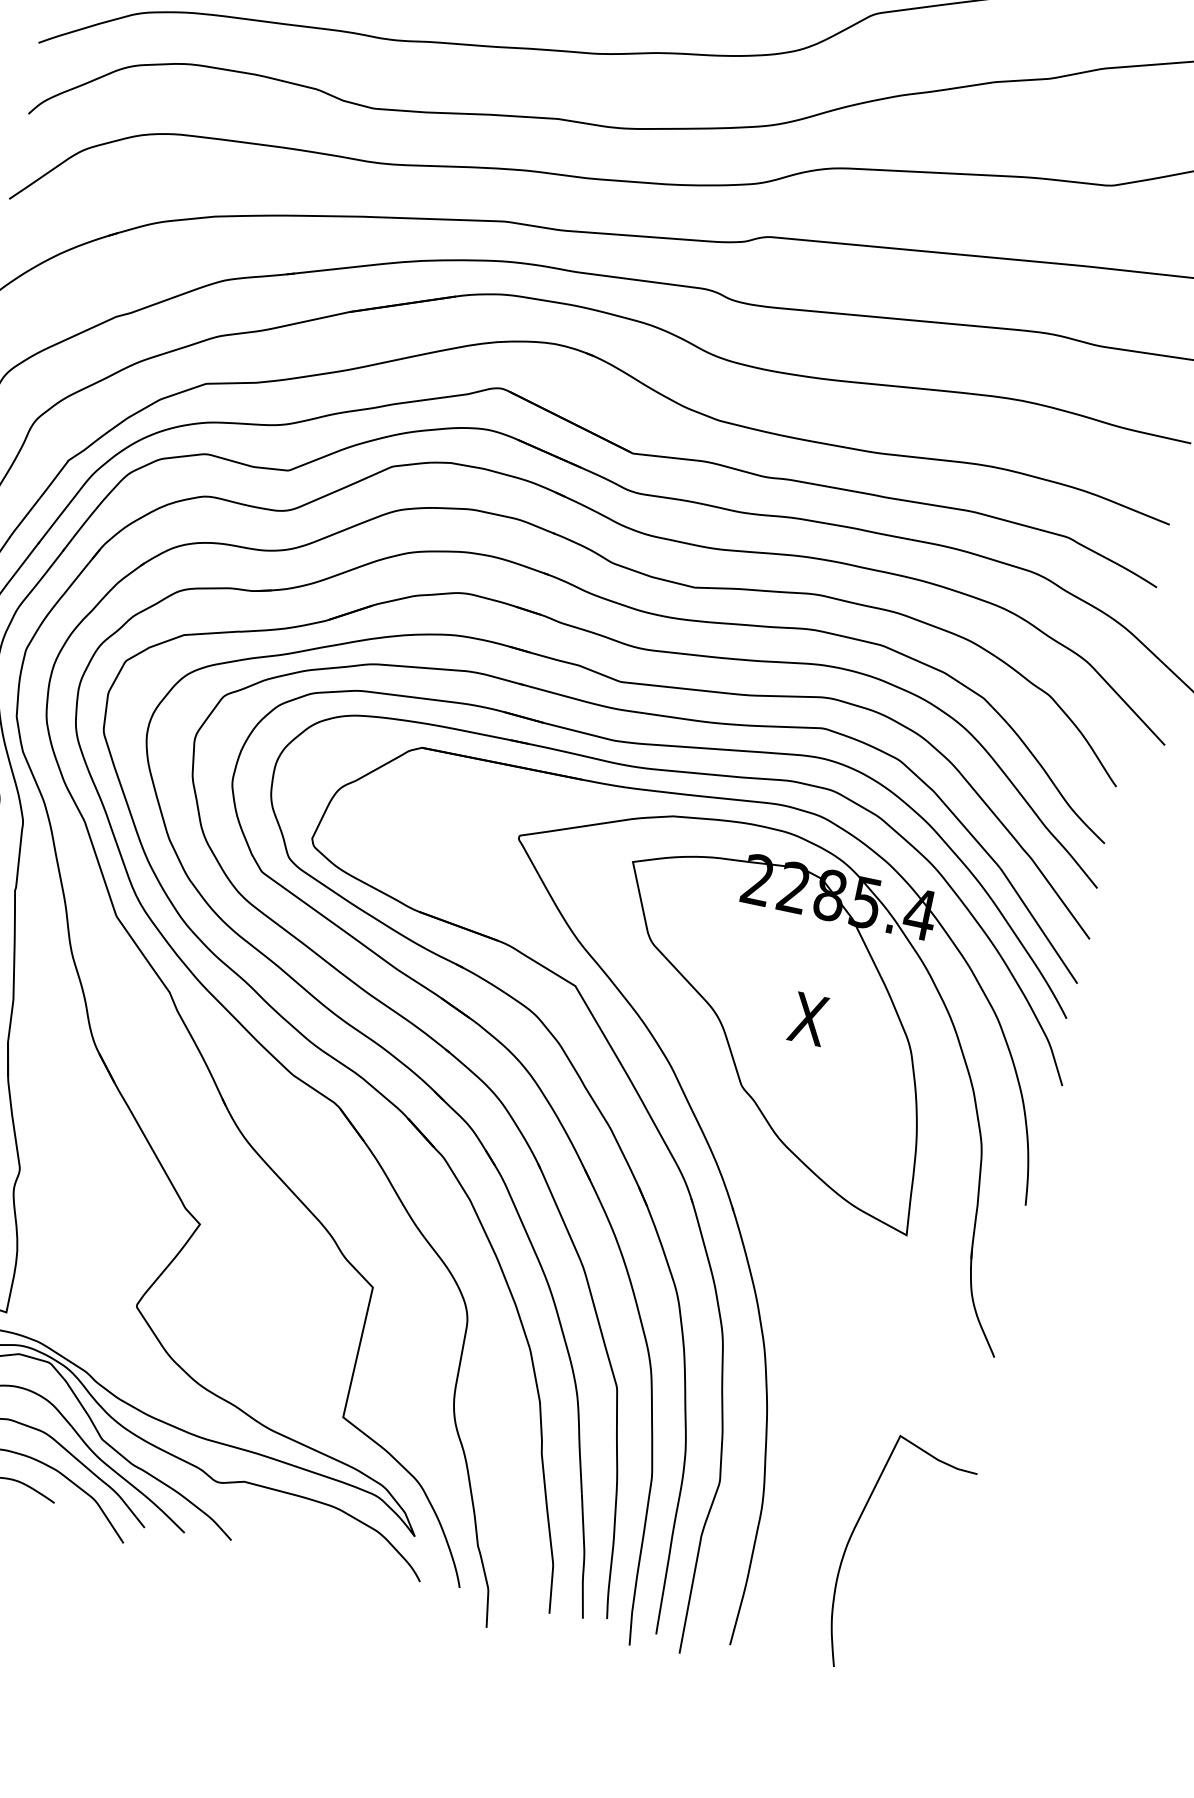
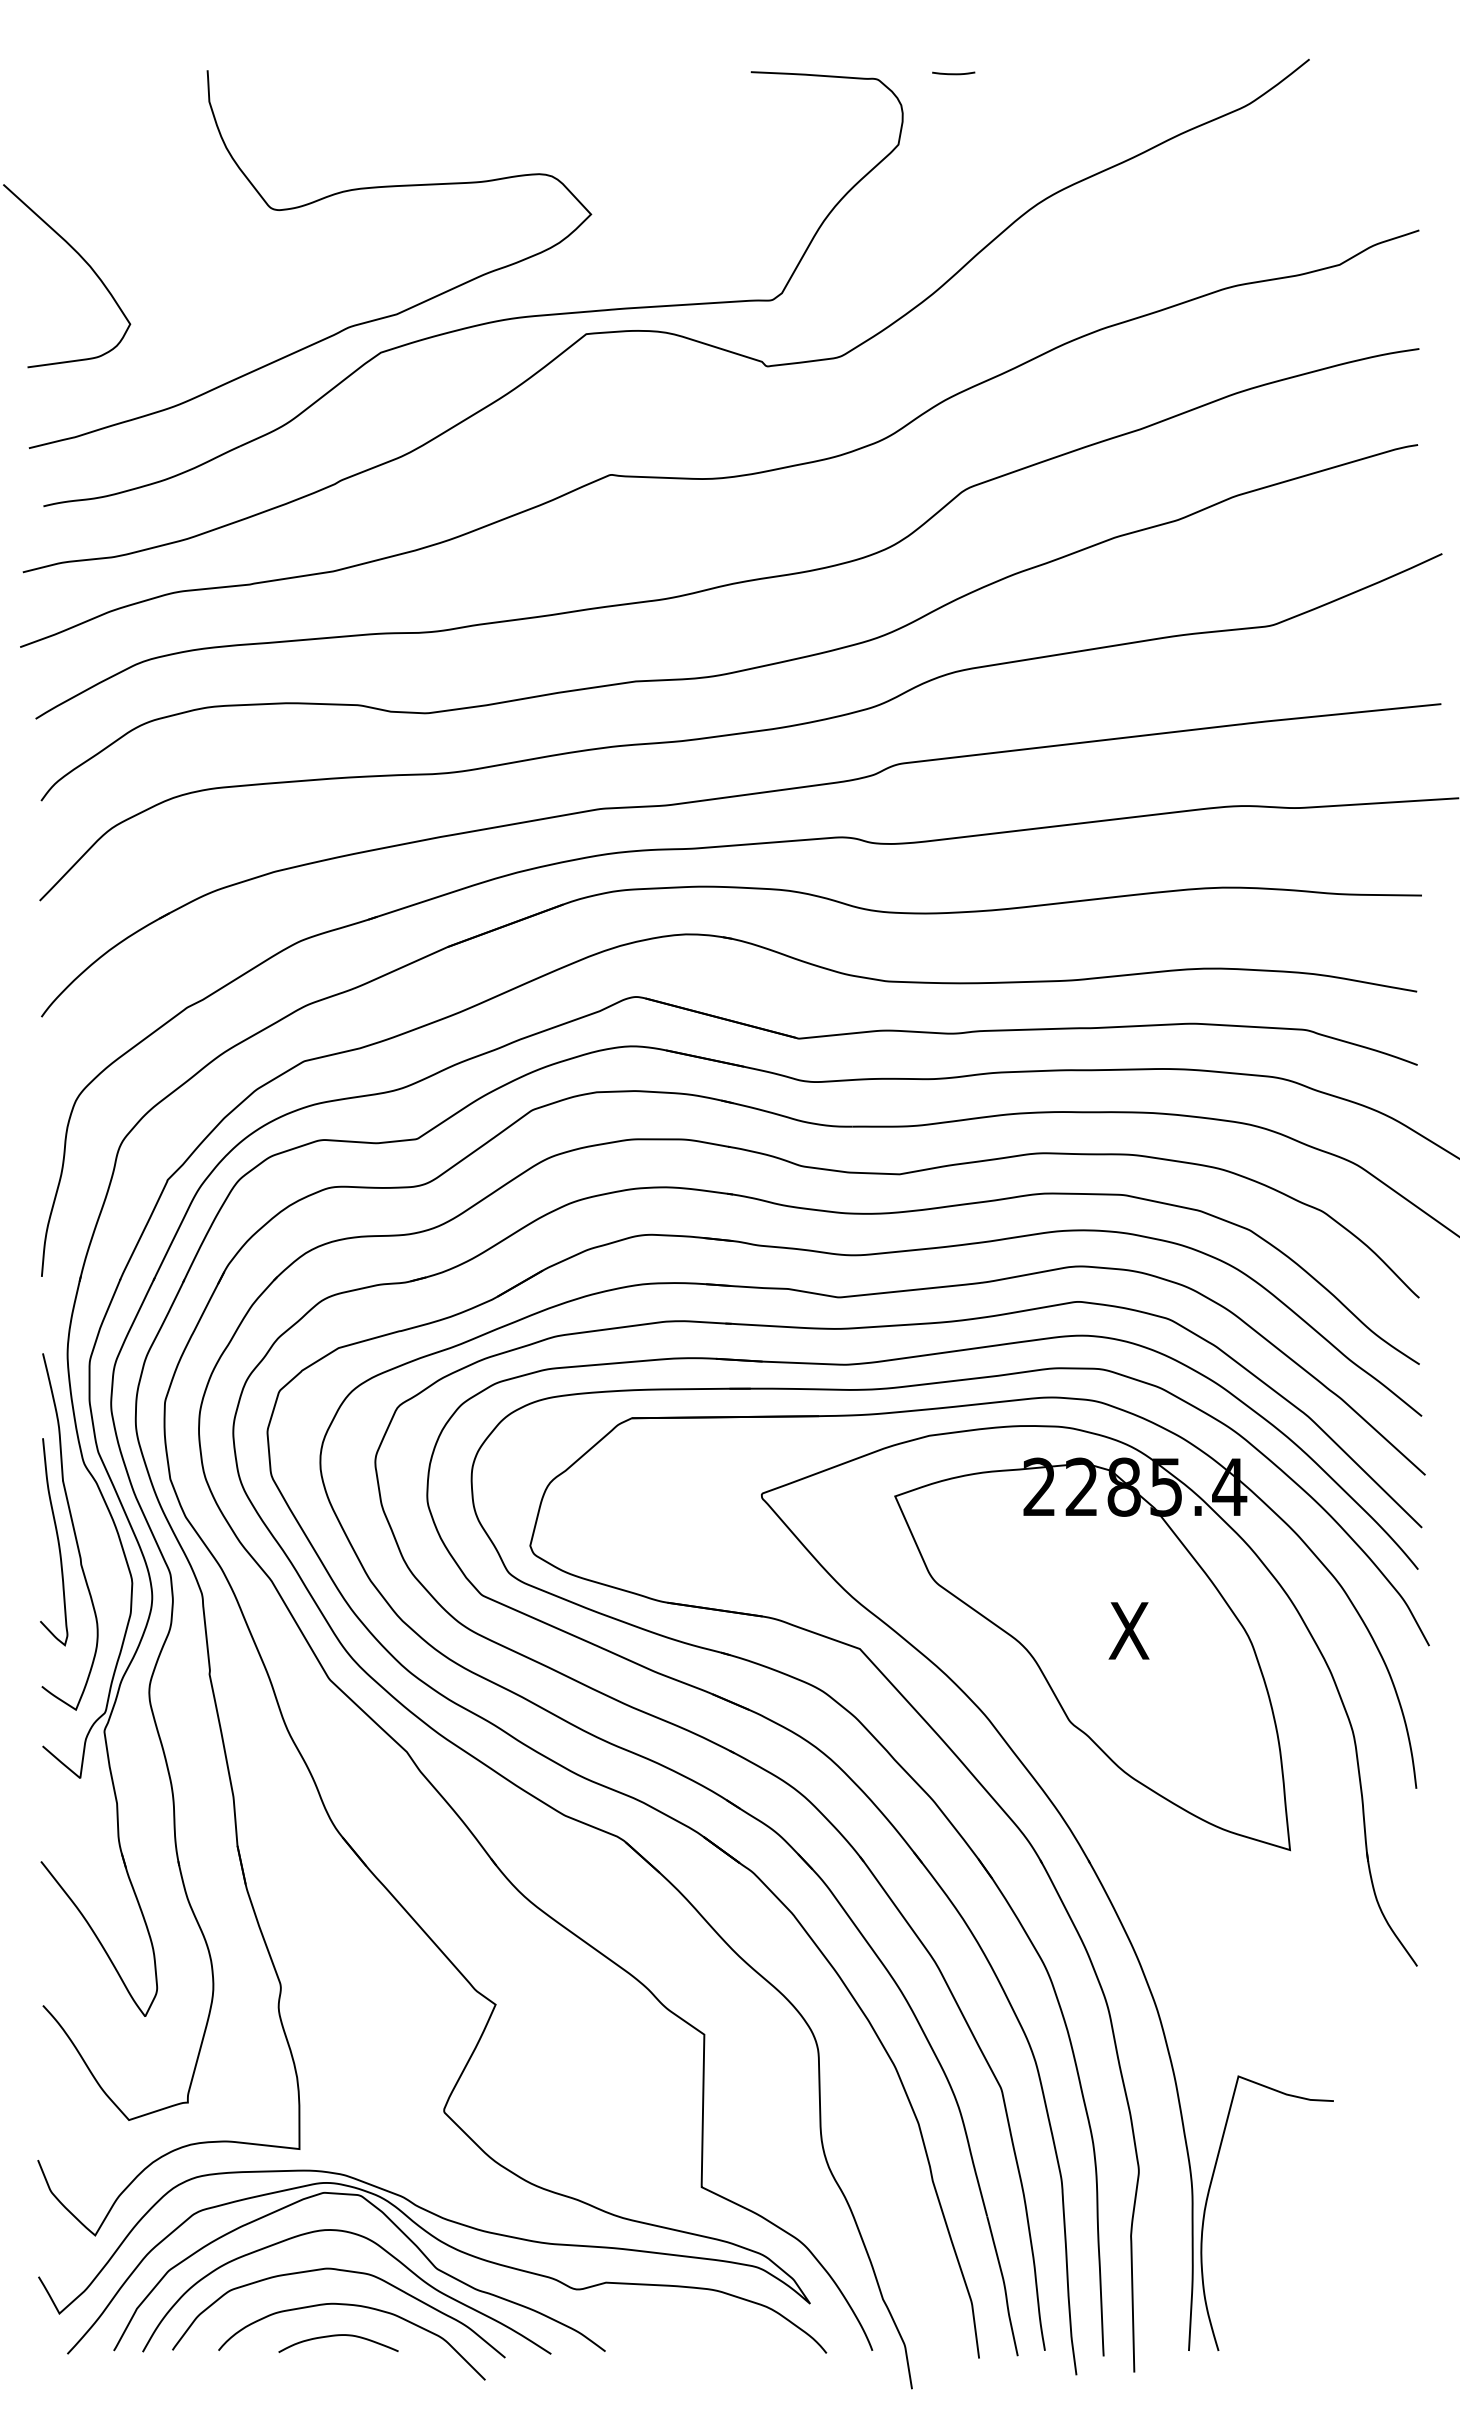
curve: (852, 1534) -> (1208, 2198), moved

